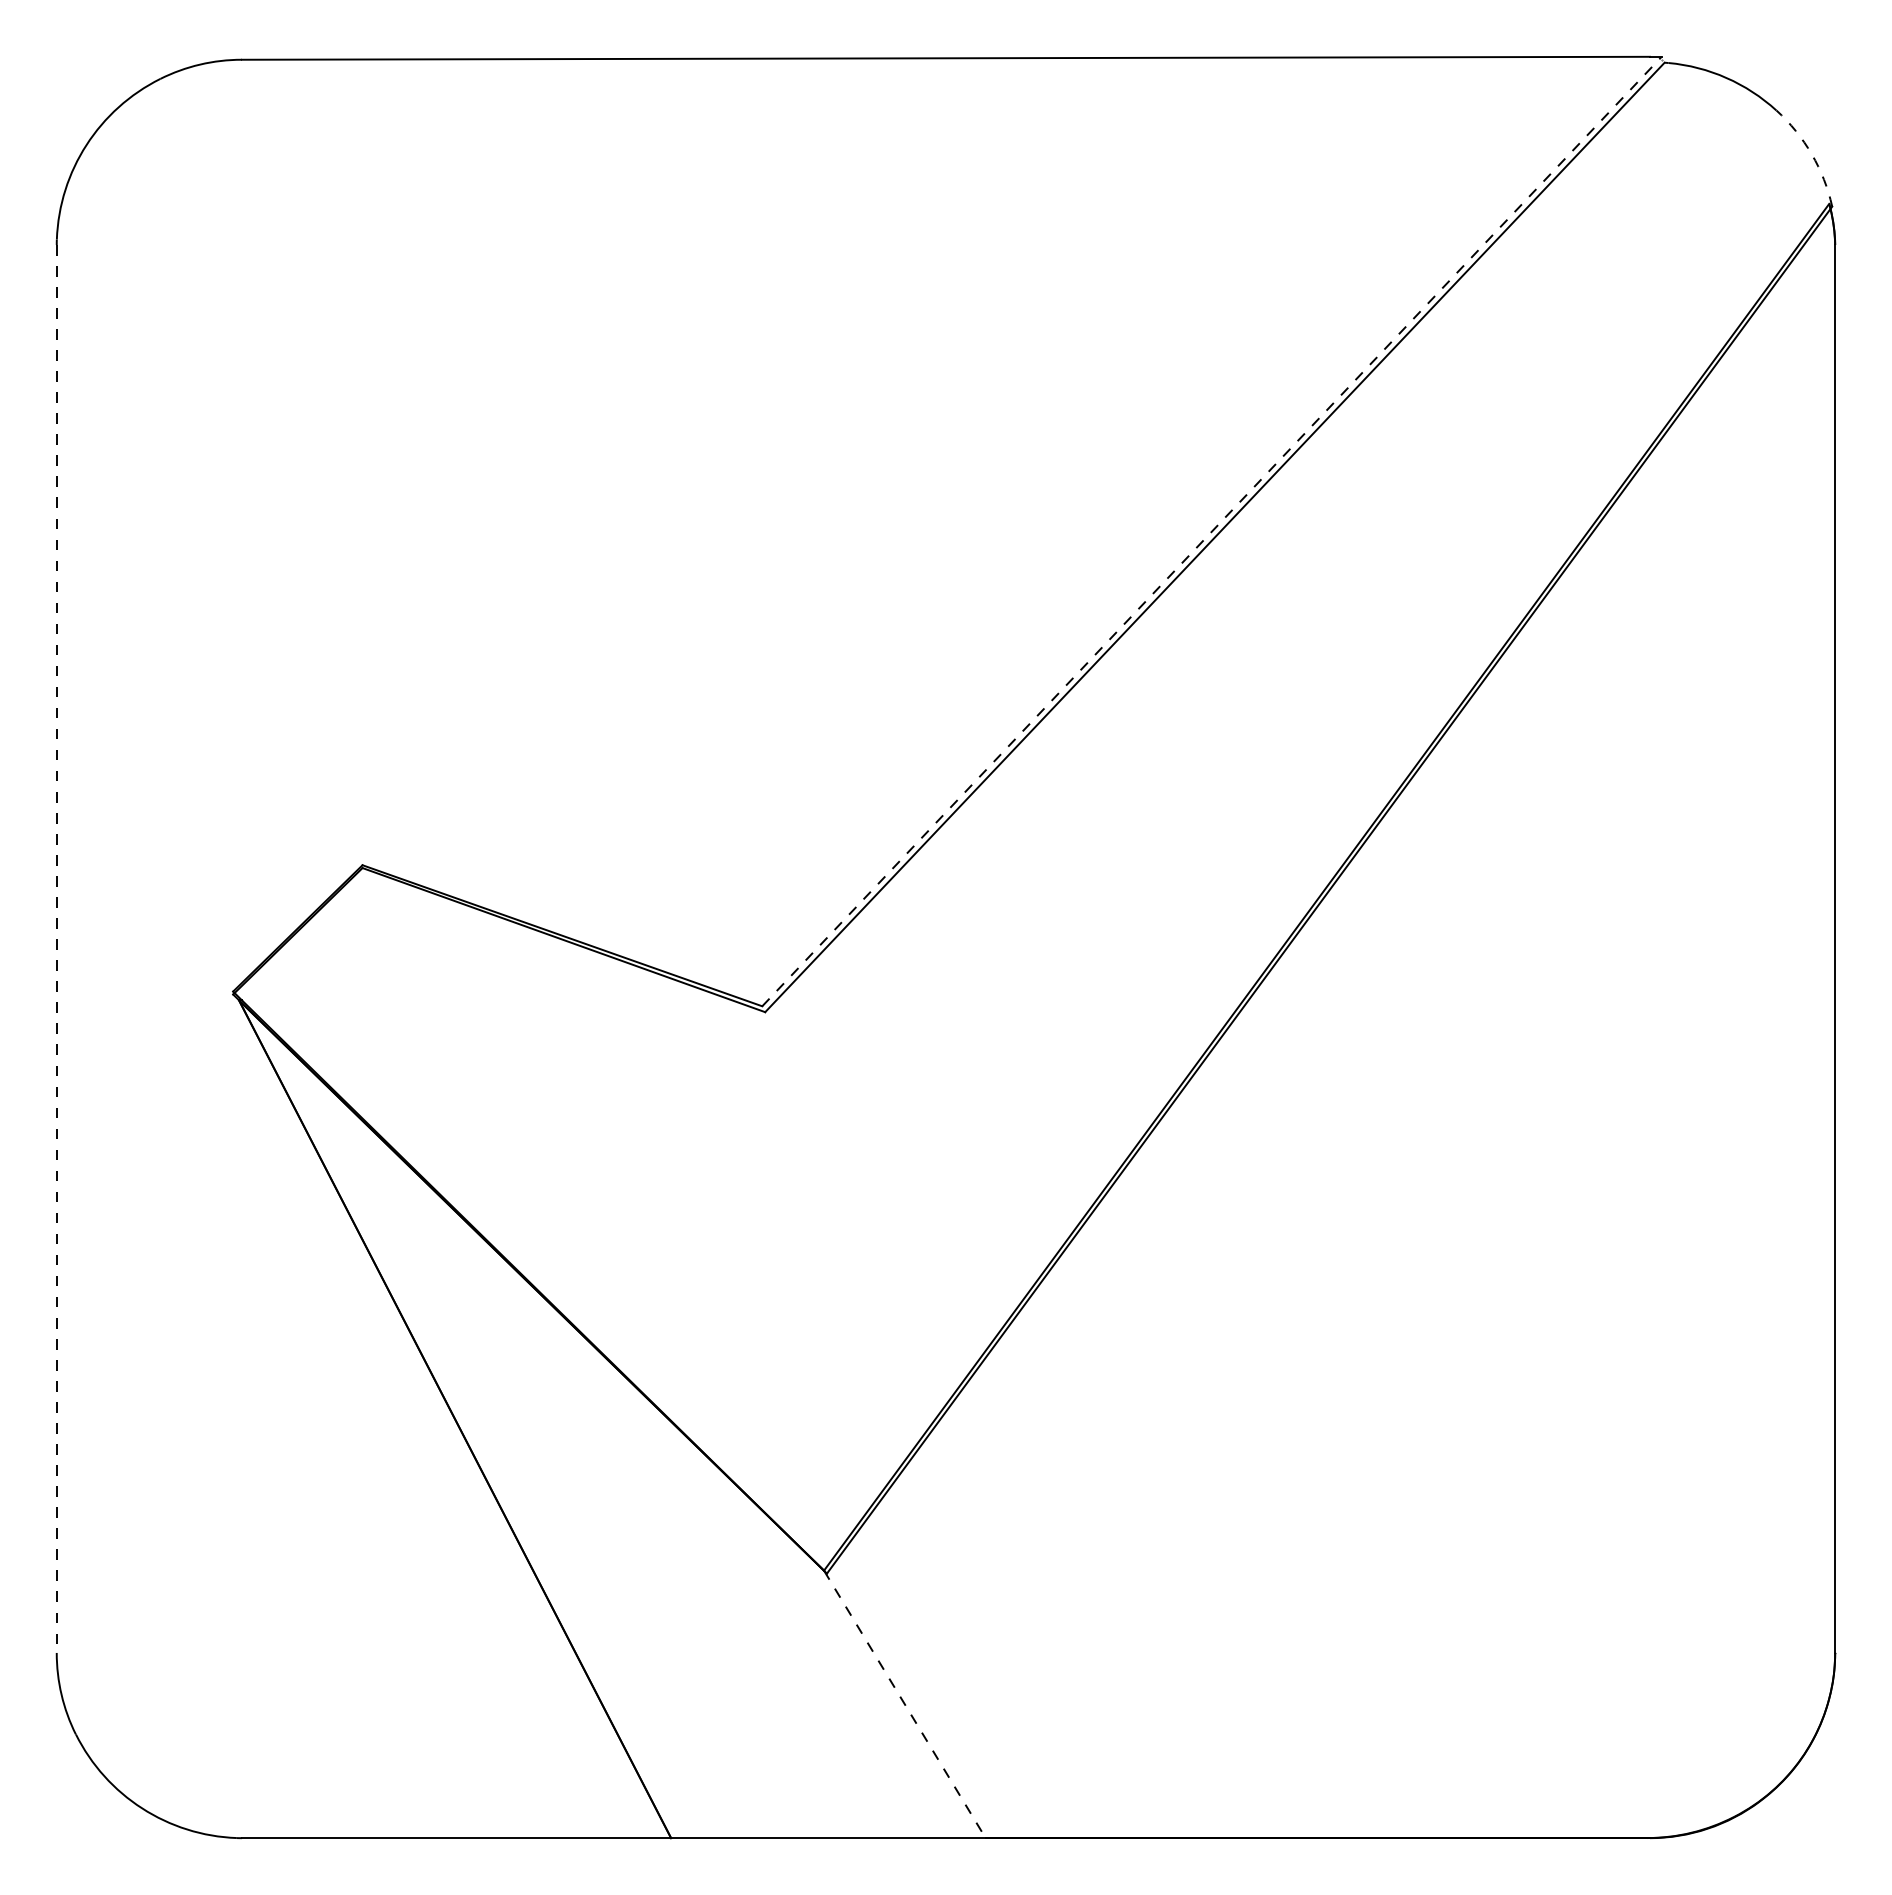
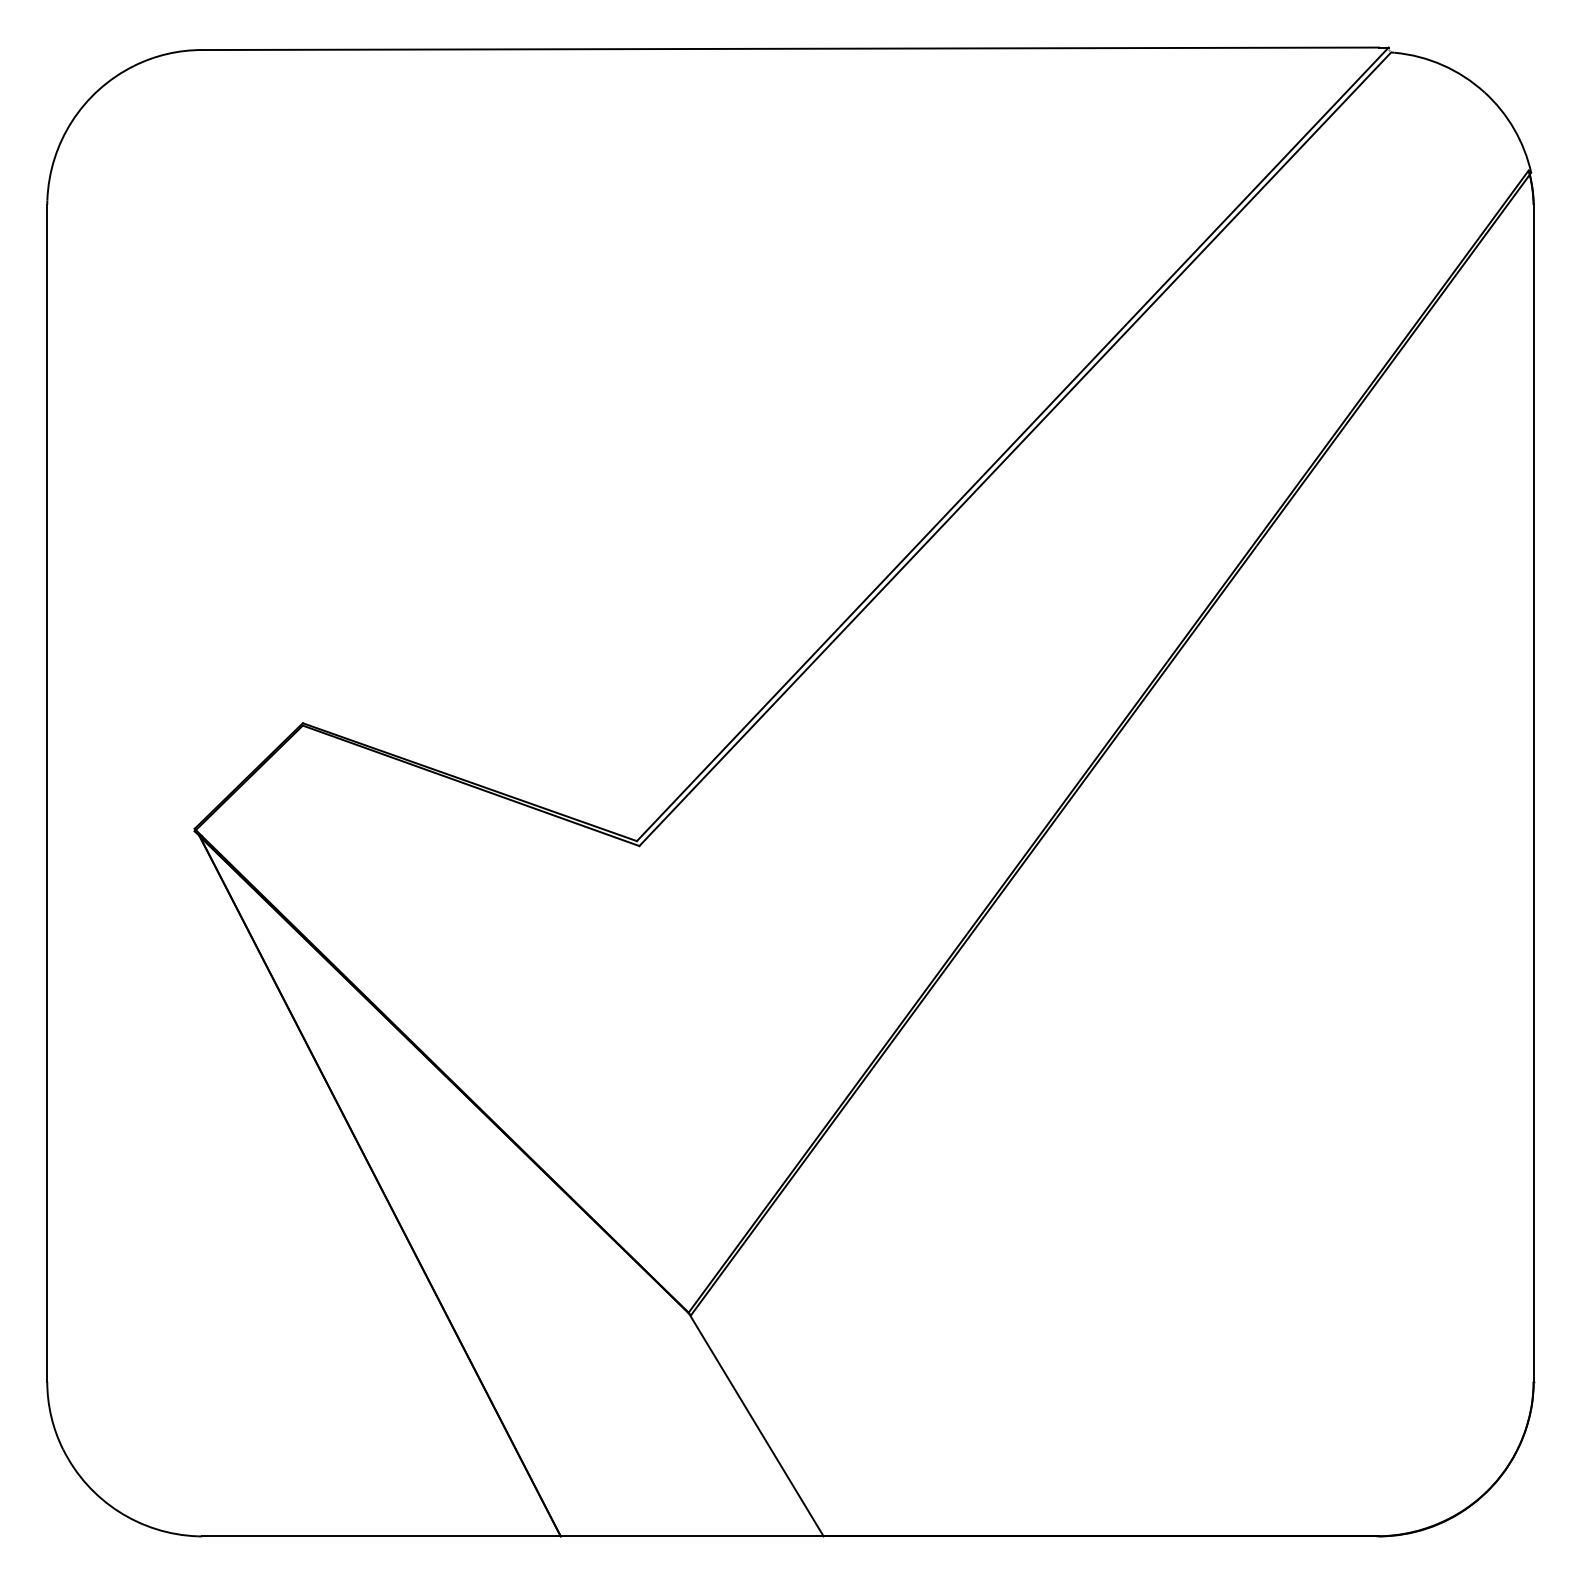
arc: (1811, 154) -> (1513, 129), dashed -> solid
line: (1211, 531) -> (1012, 444), dashed -> solid
line: (56, 948) -> (47, 792), dashed -> solid
line: (905, 1704) -> (756, 1424), dashed -> solid

